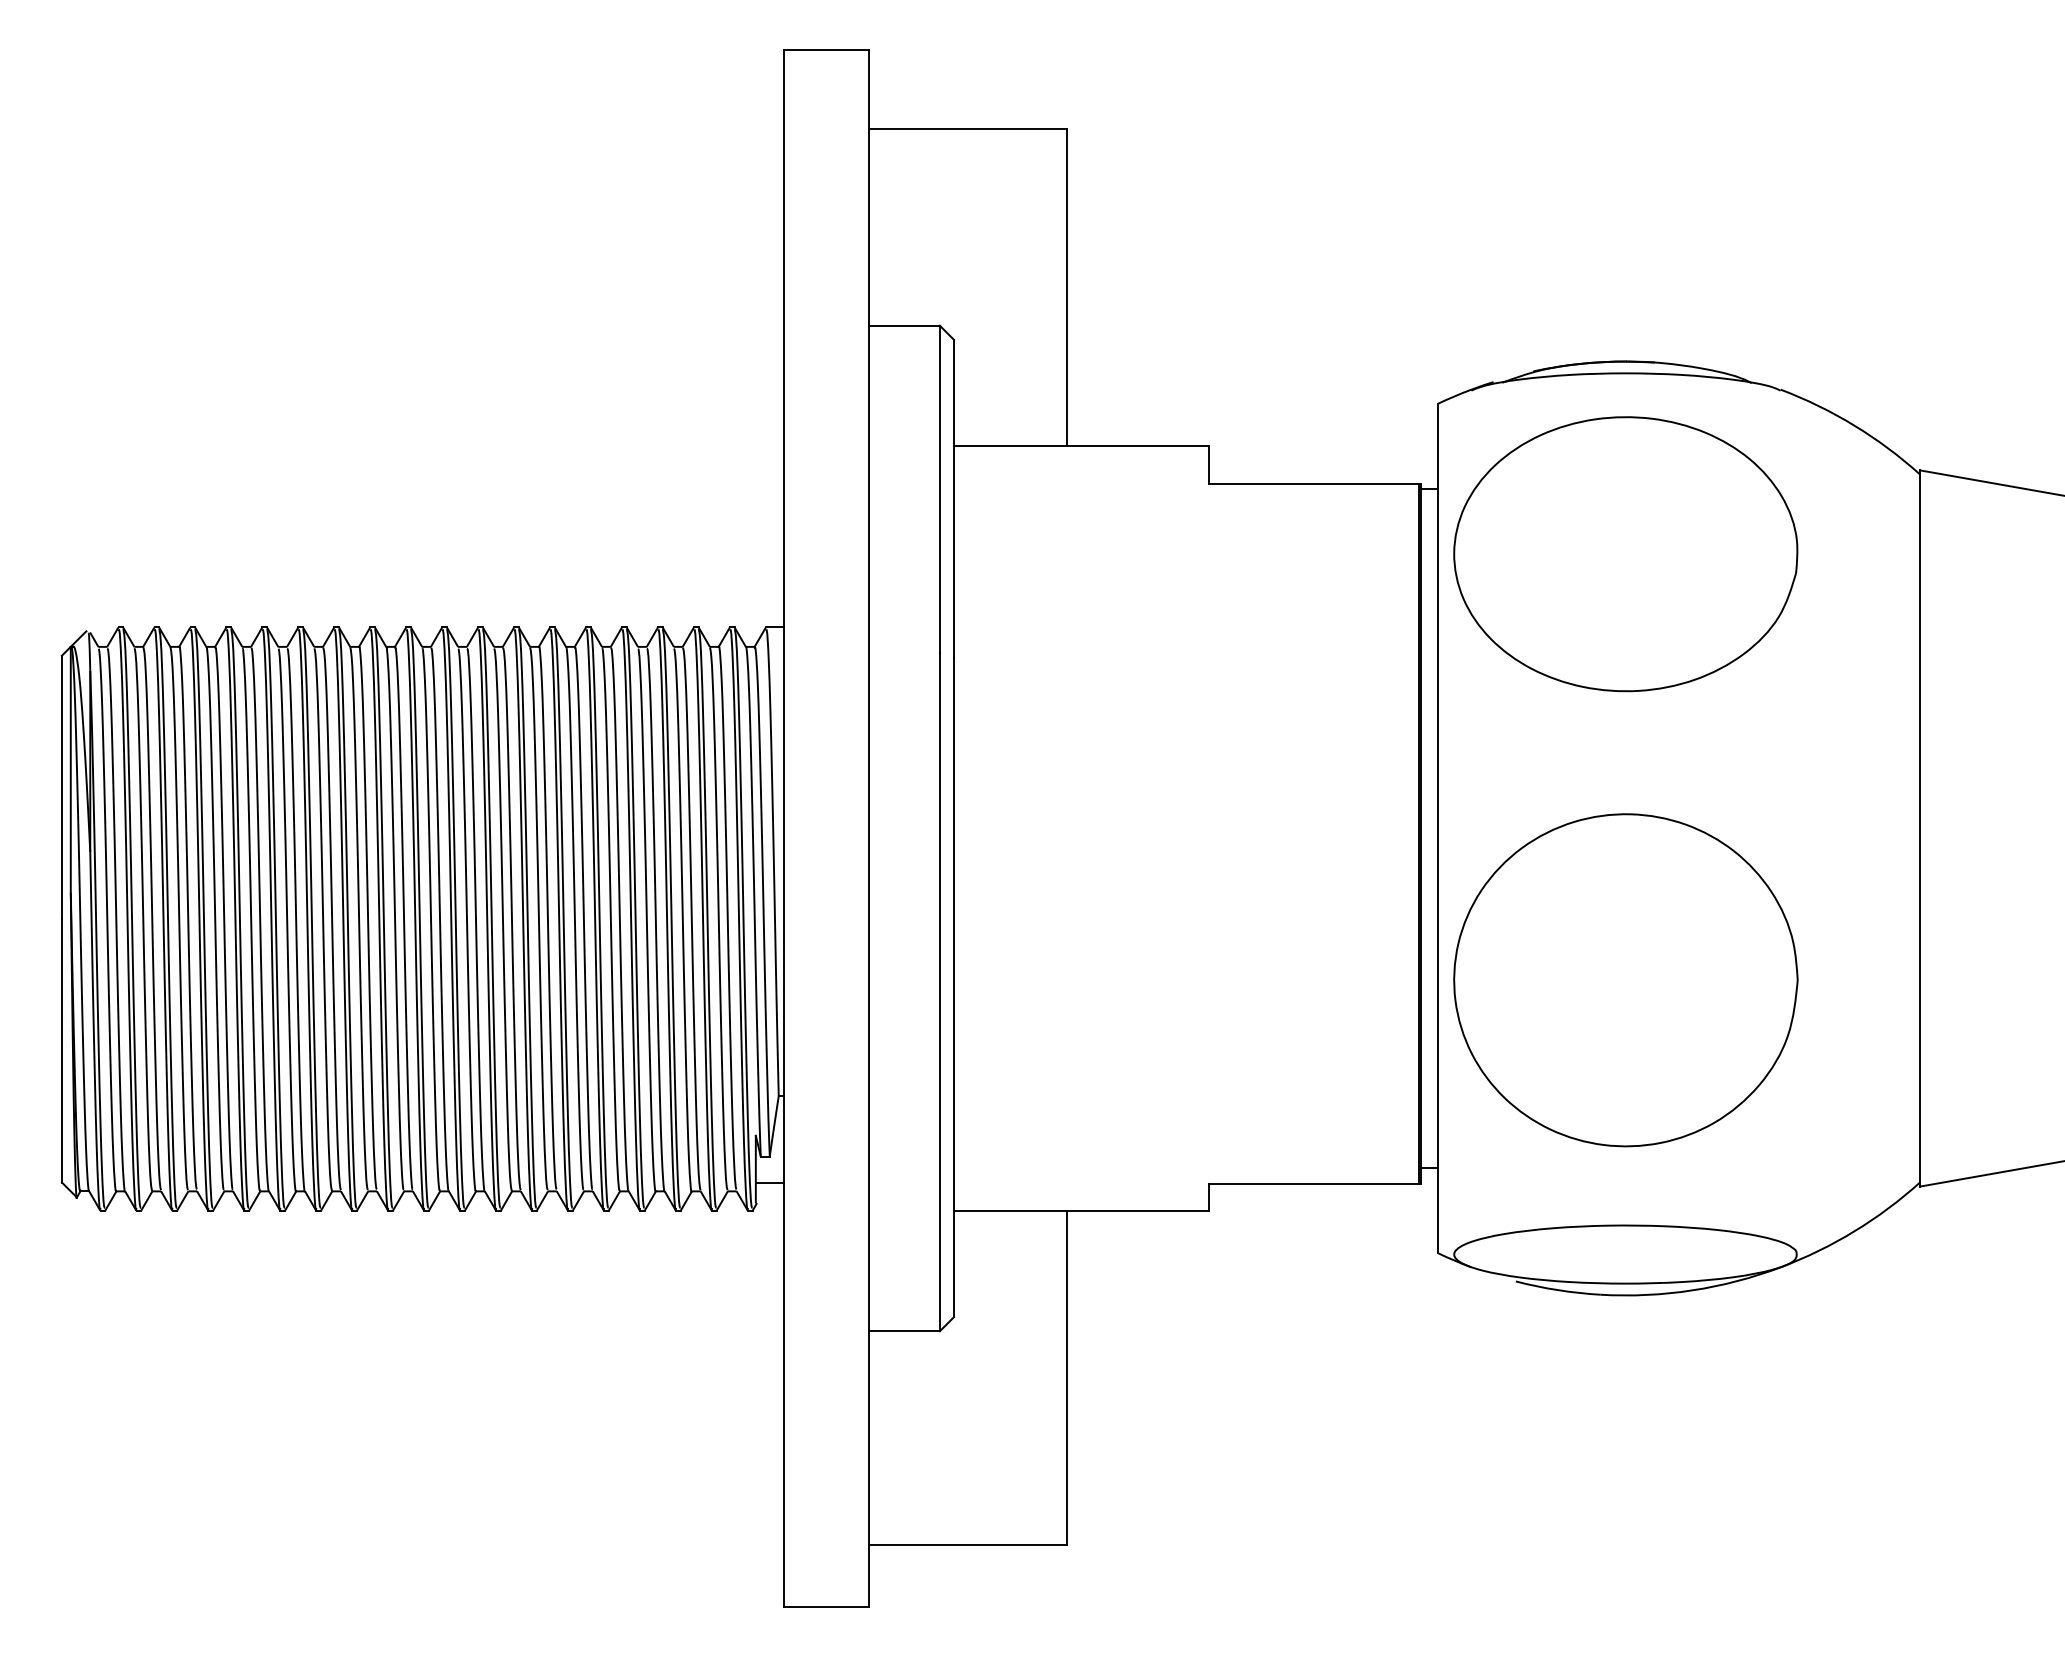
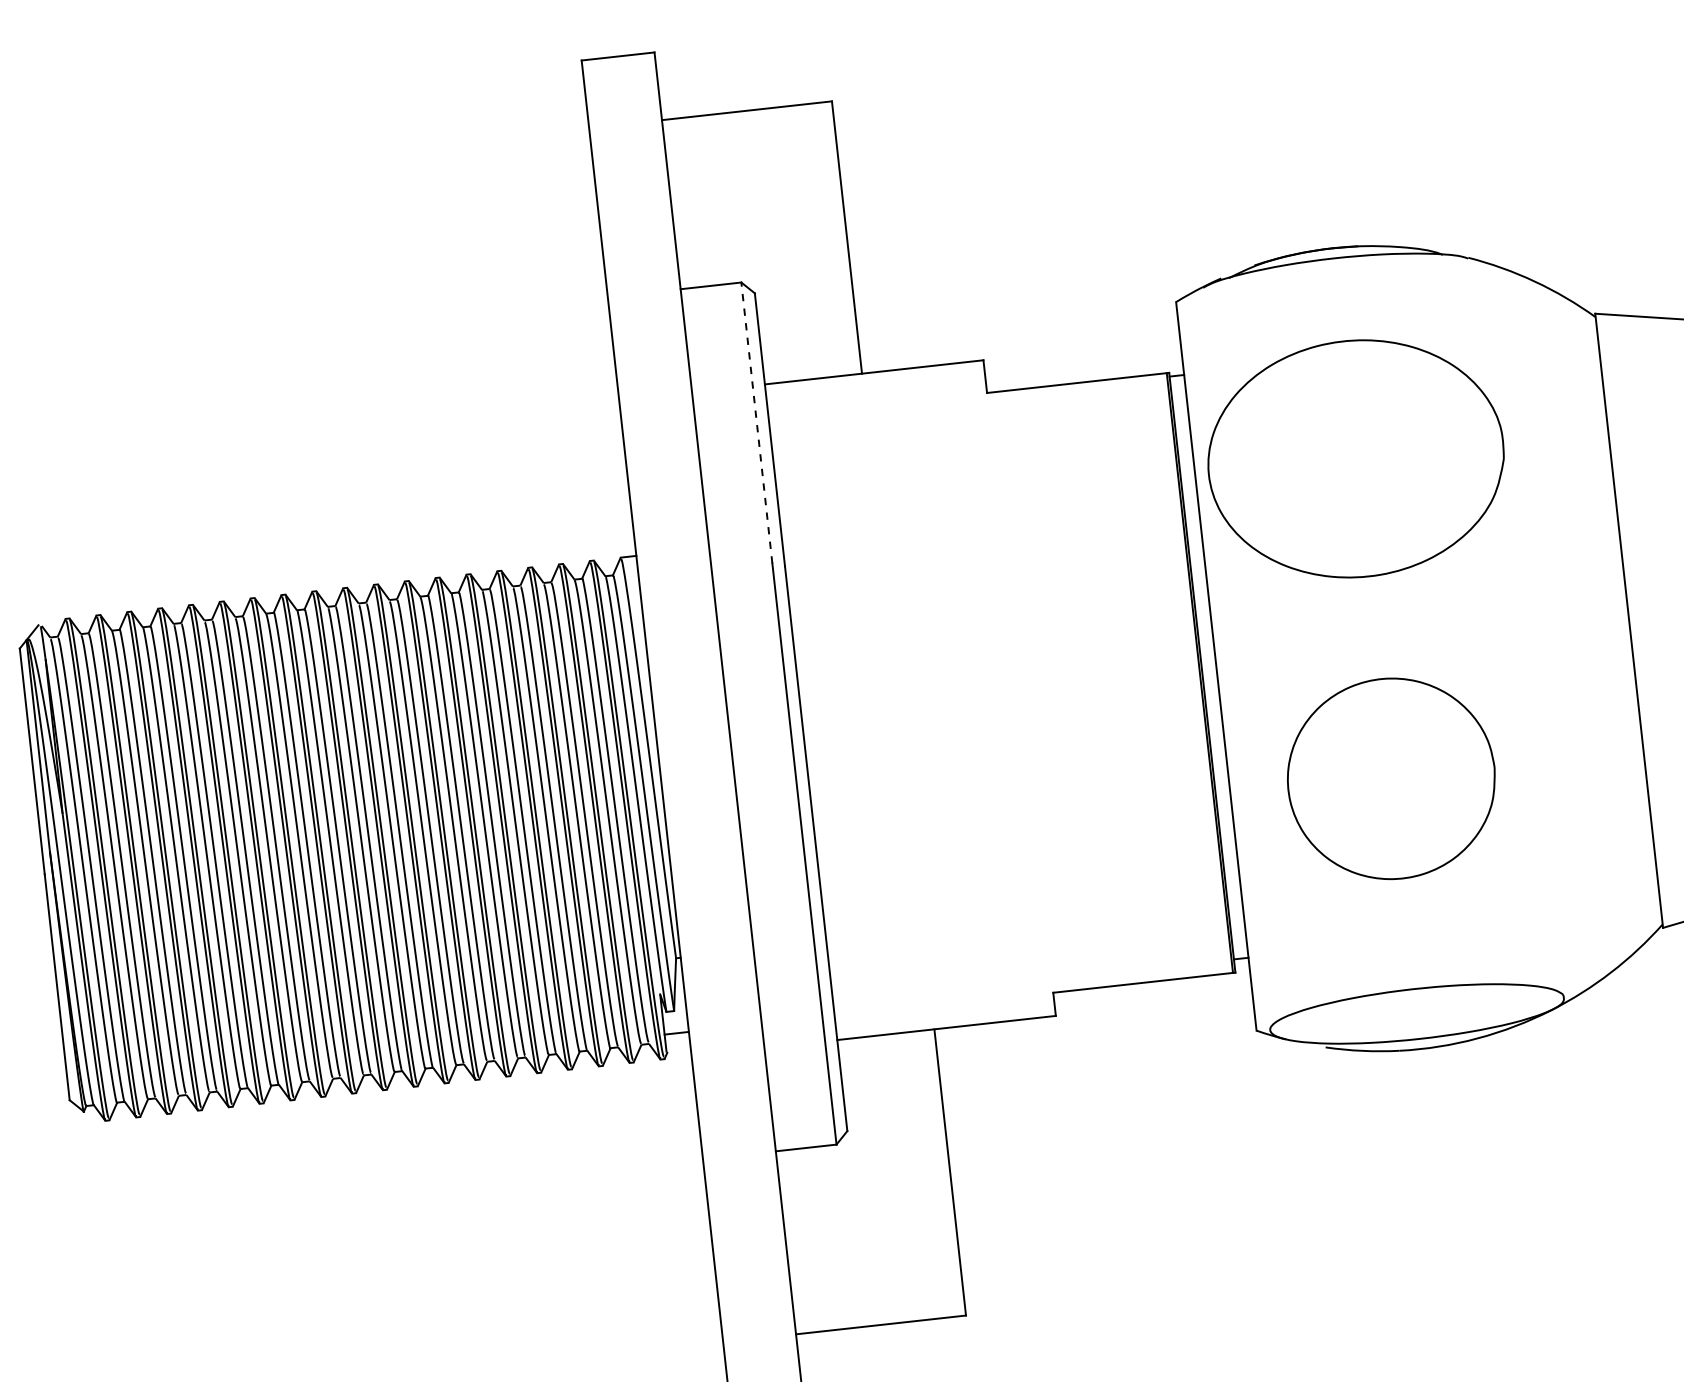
line: (939, 489) -> (756, 422), solid -> dashed
part: (1625, 554) -> (1355, 459), moved
part: (1625, 980) -> (1391, 779), size x0.7

